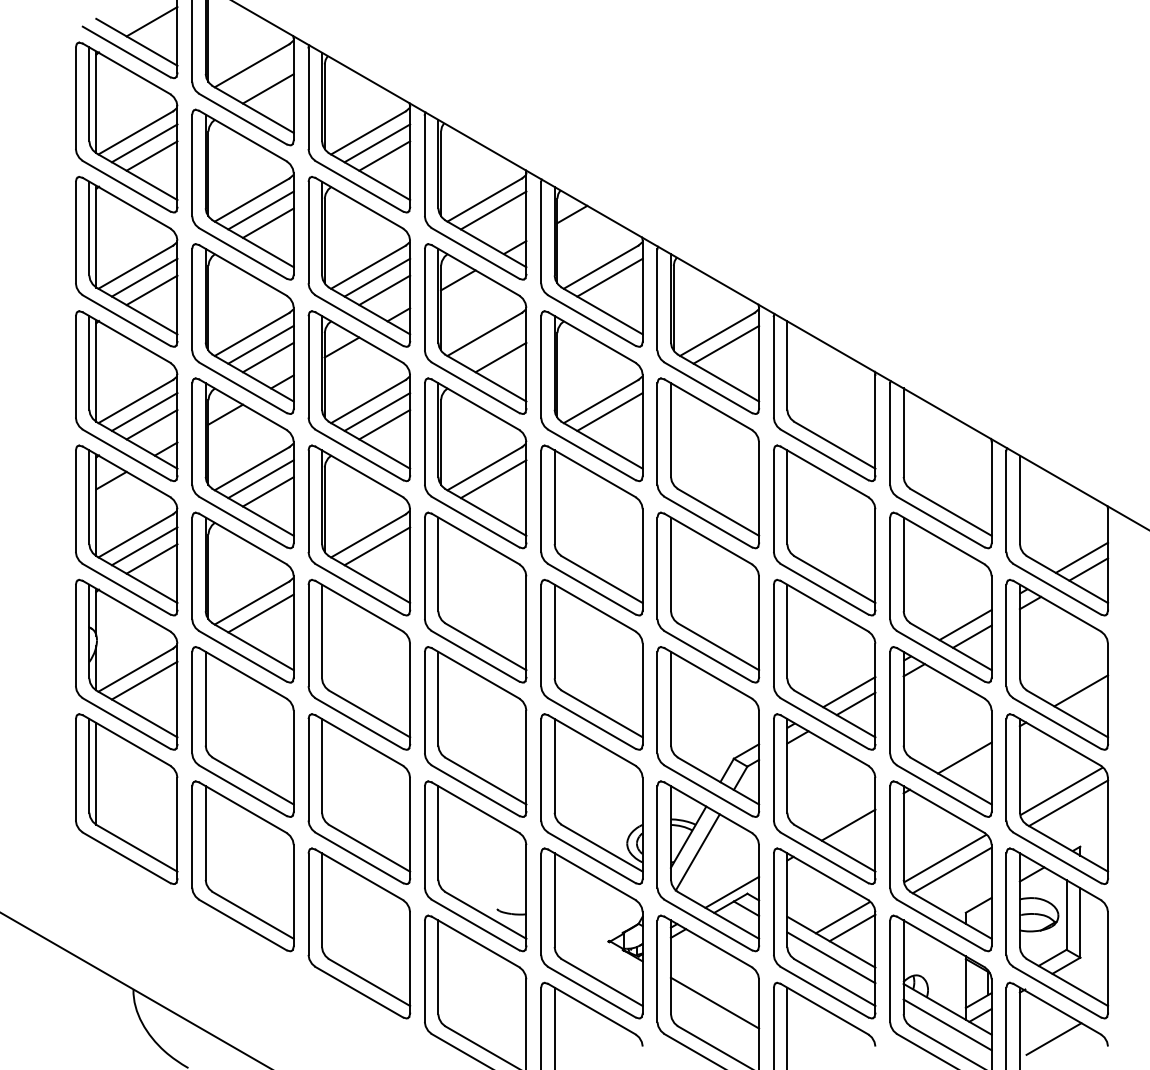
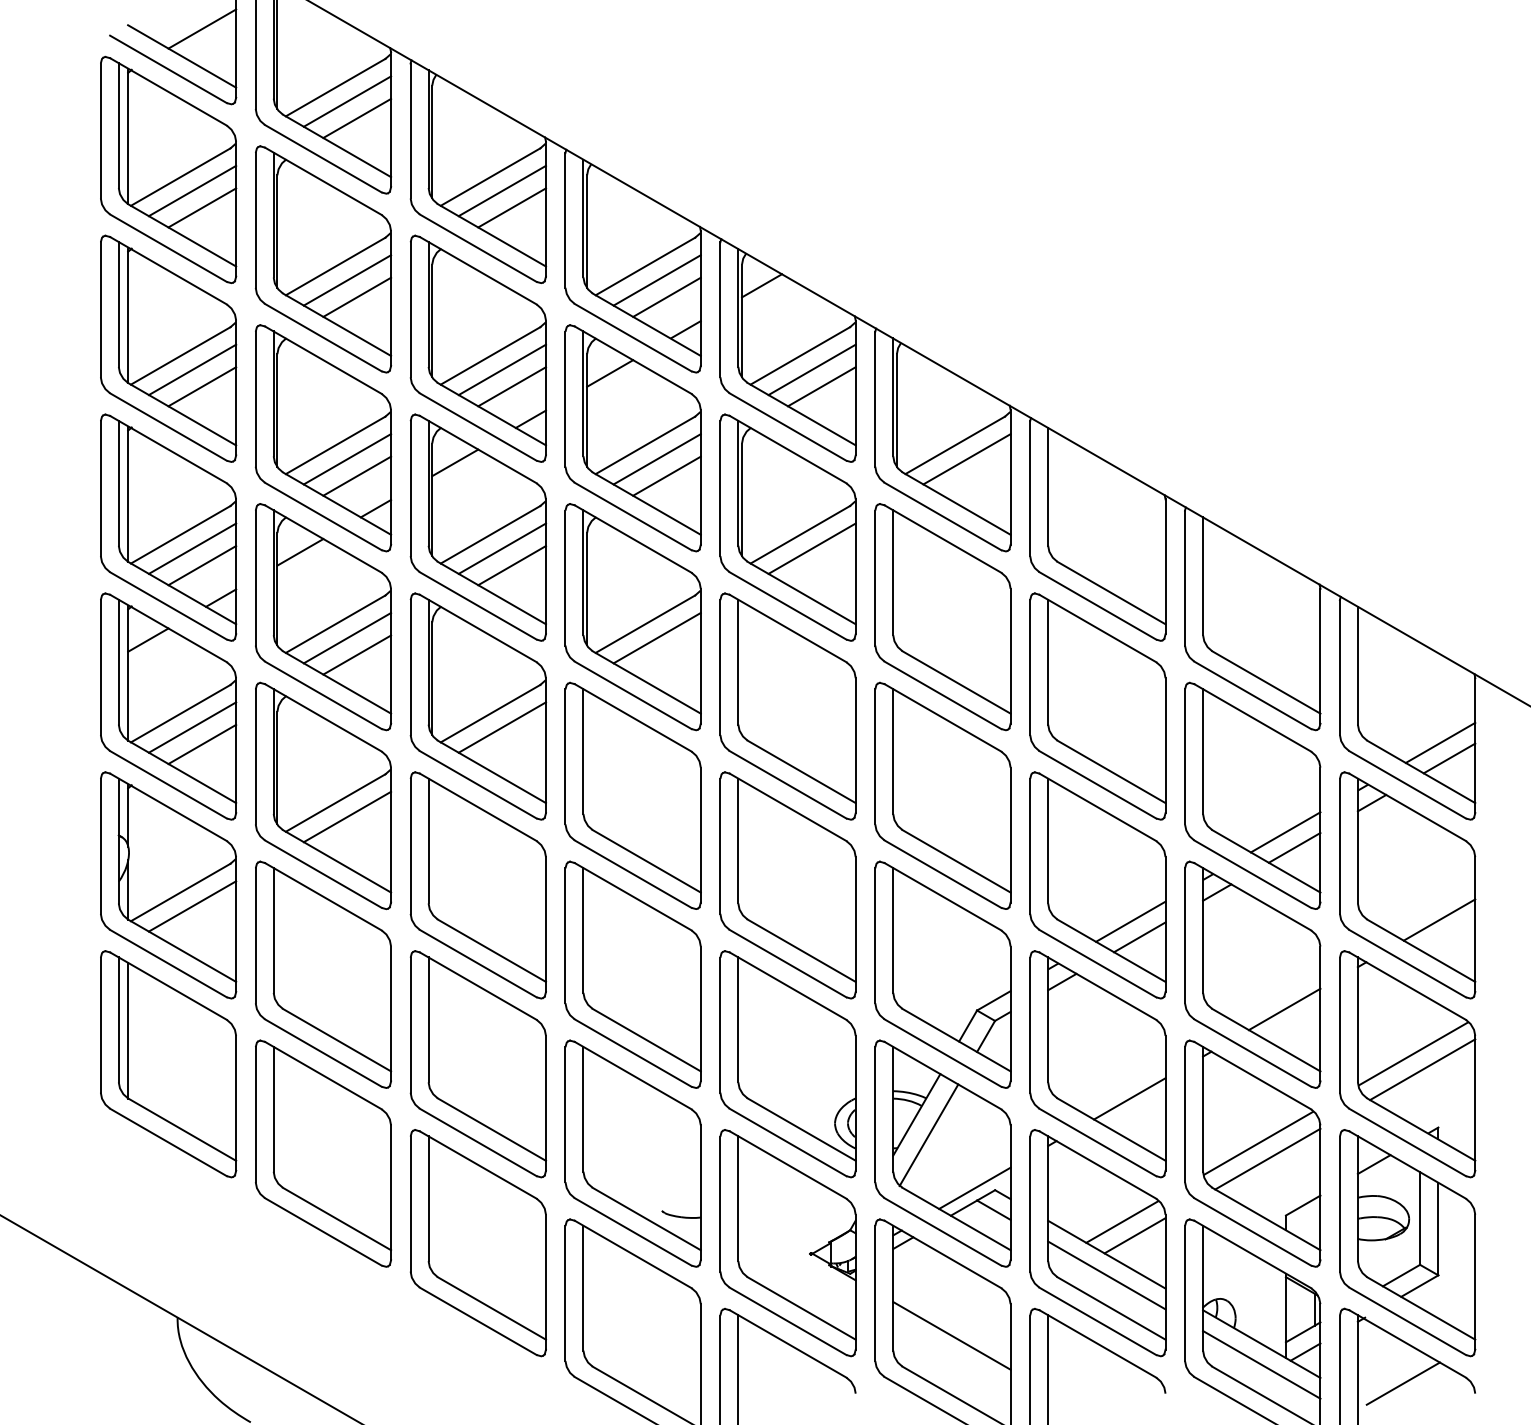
line: (261, 76) -> (347, 101), added
line: (500, 222) -> (666, 296), added
line: (617, 290) -> (821, 386), added
line: (493, 344) -> (656, 459), added

